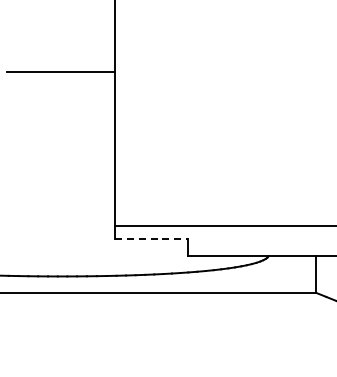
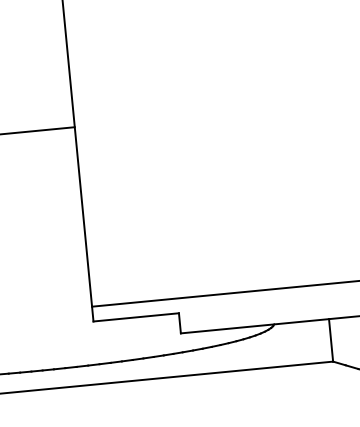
line: (151, 238) -> (136, 316), dashed -> solid

